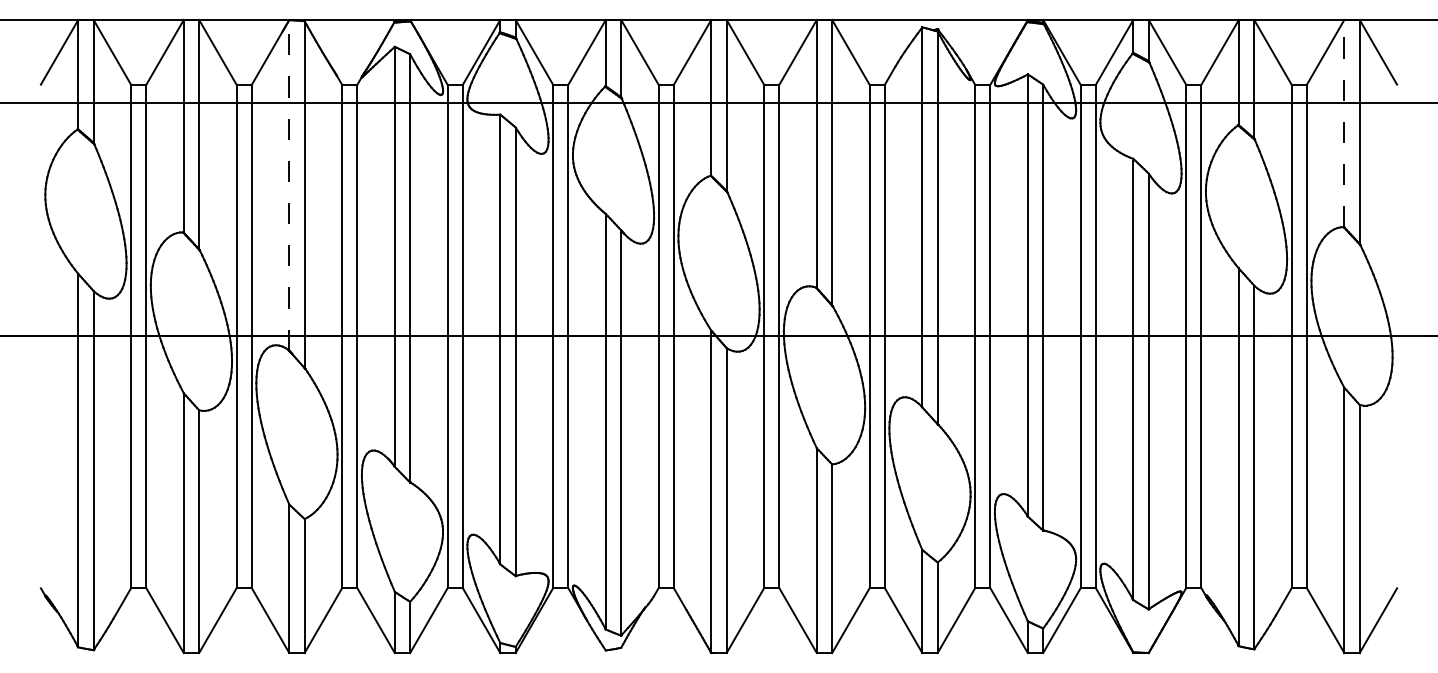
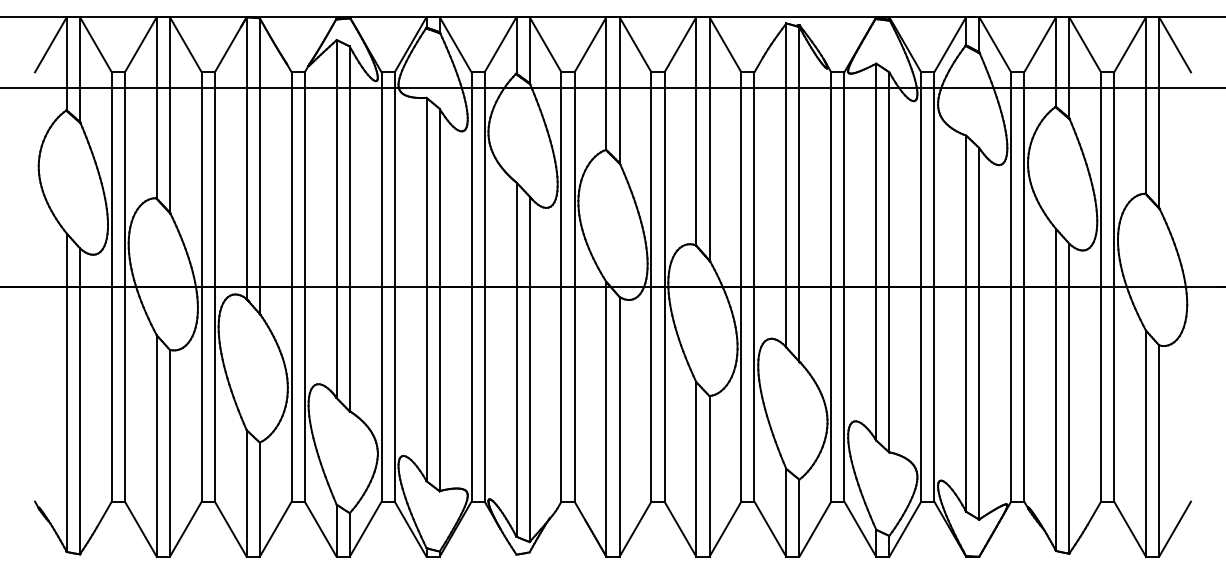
line: (1344, 123) -> (1146, 105), dashed -> solid
line: (289, 184) -> (246, 157), dashed -> solid

